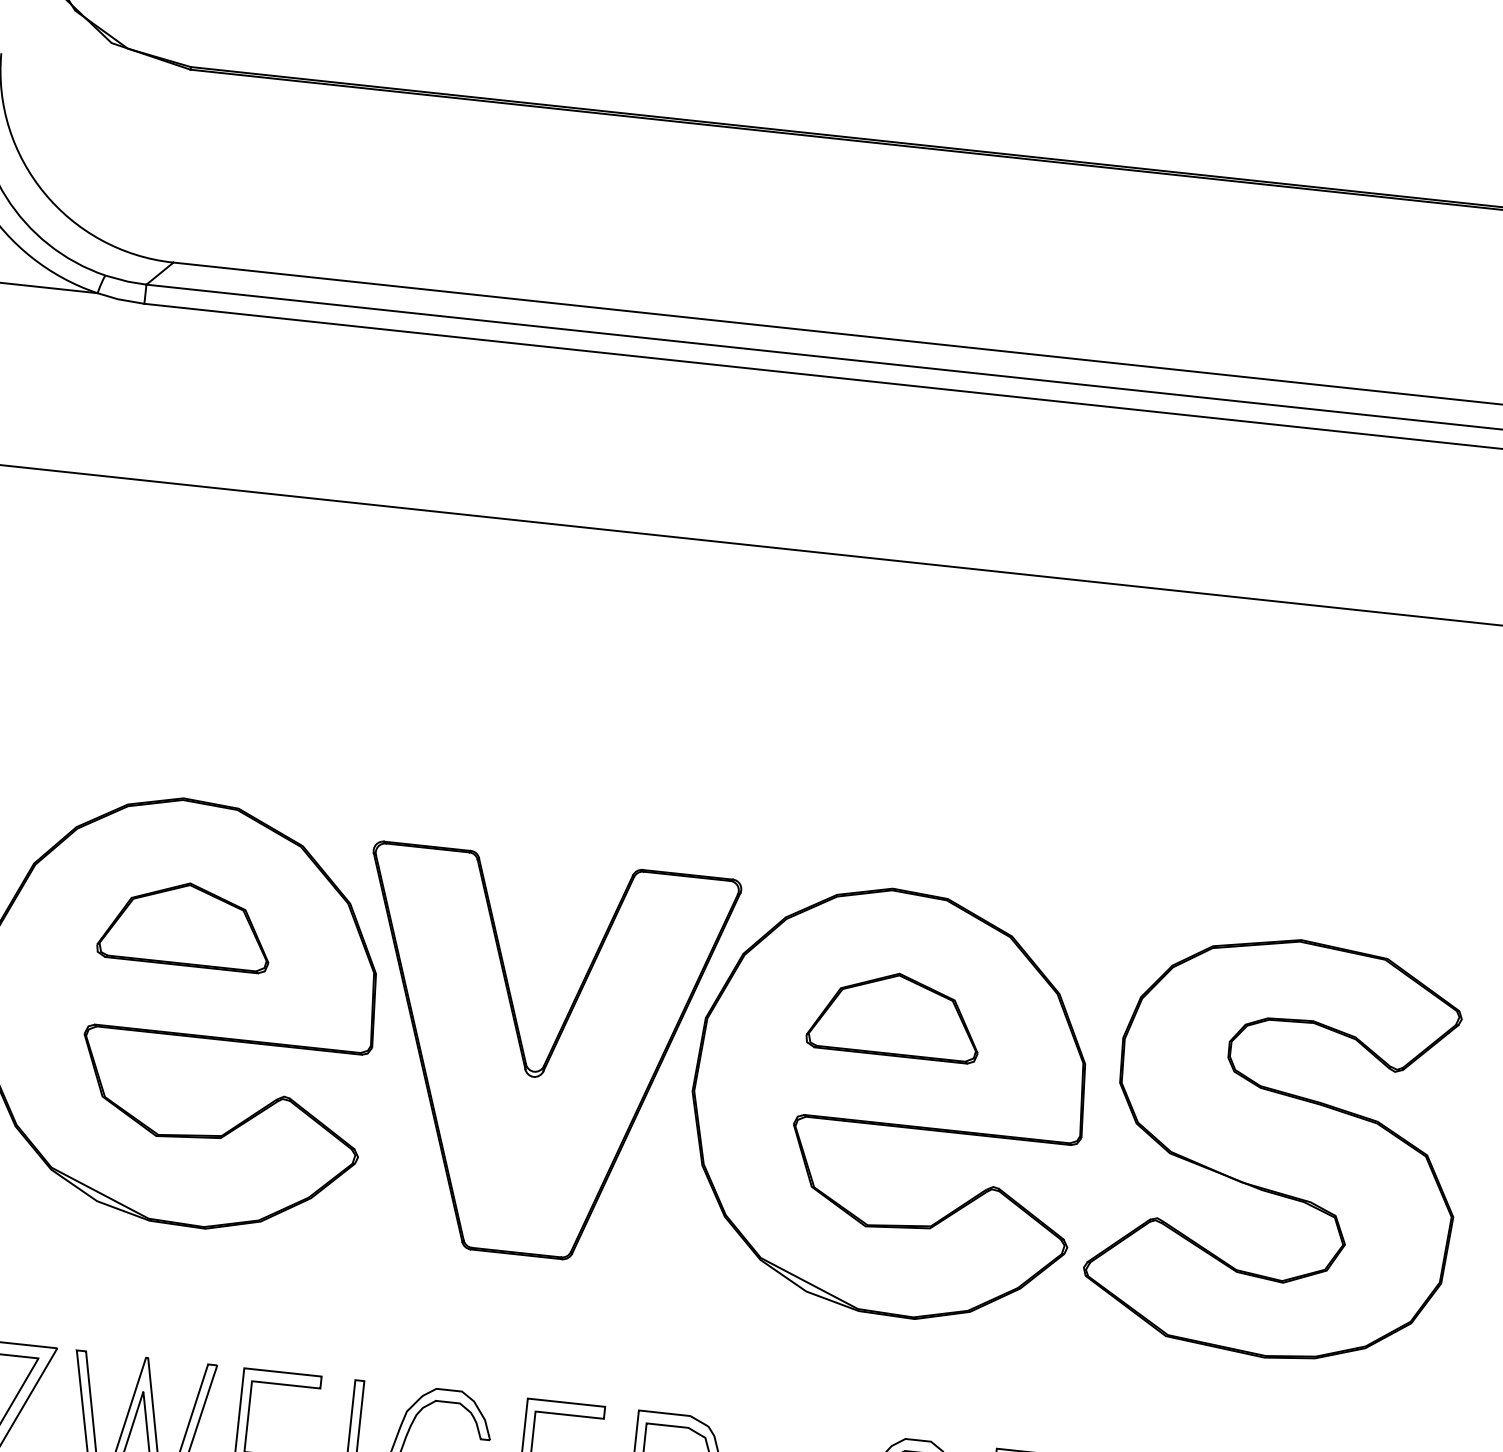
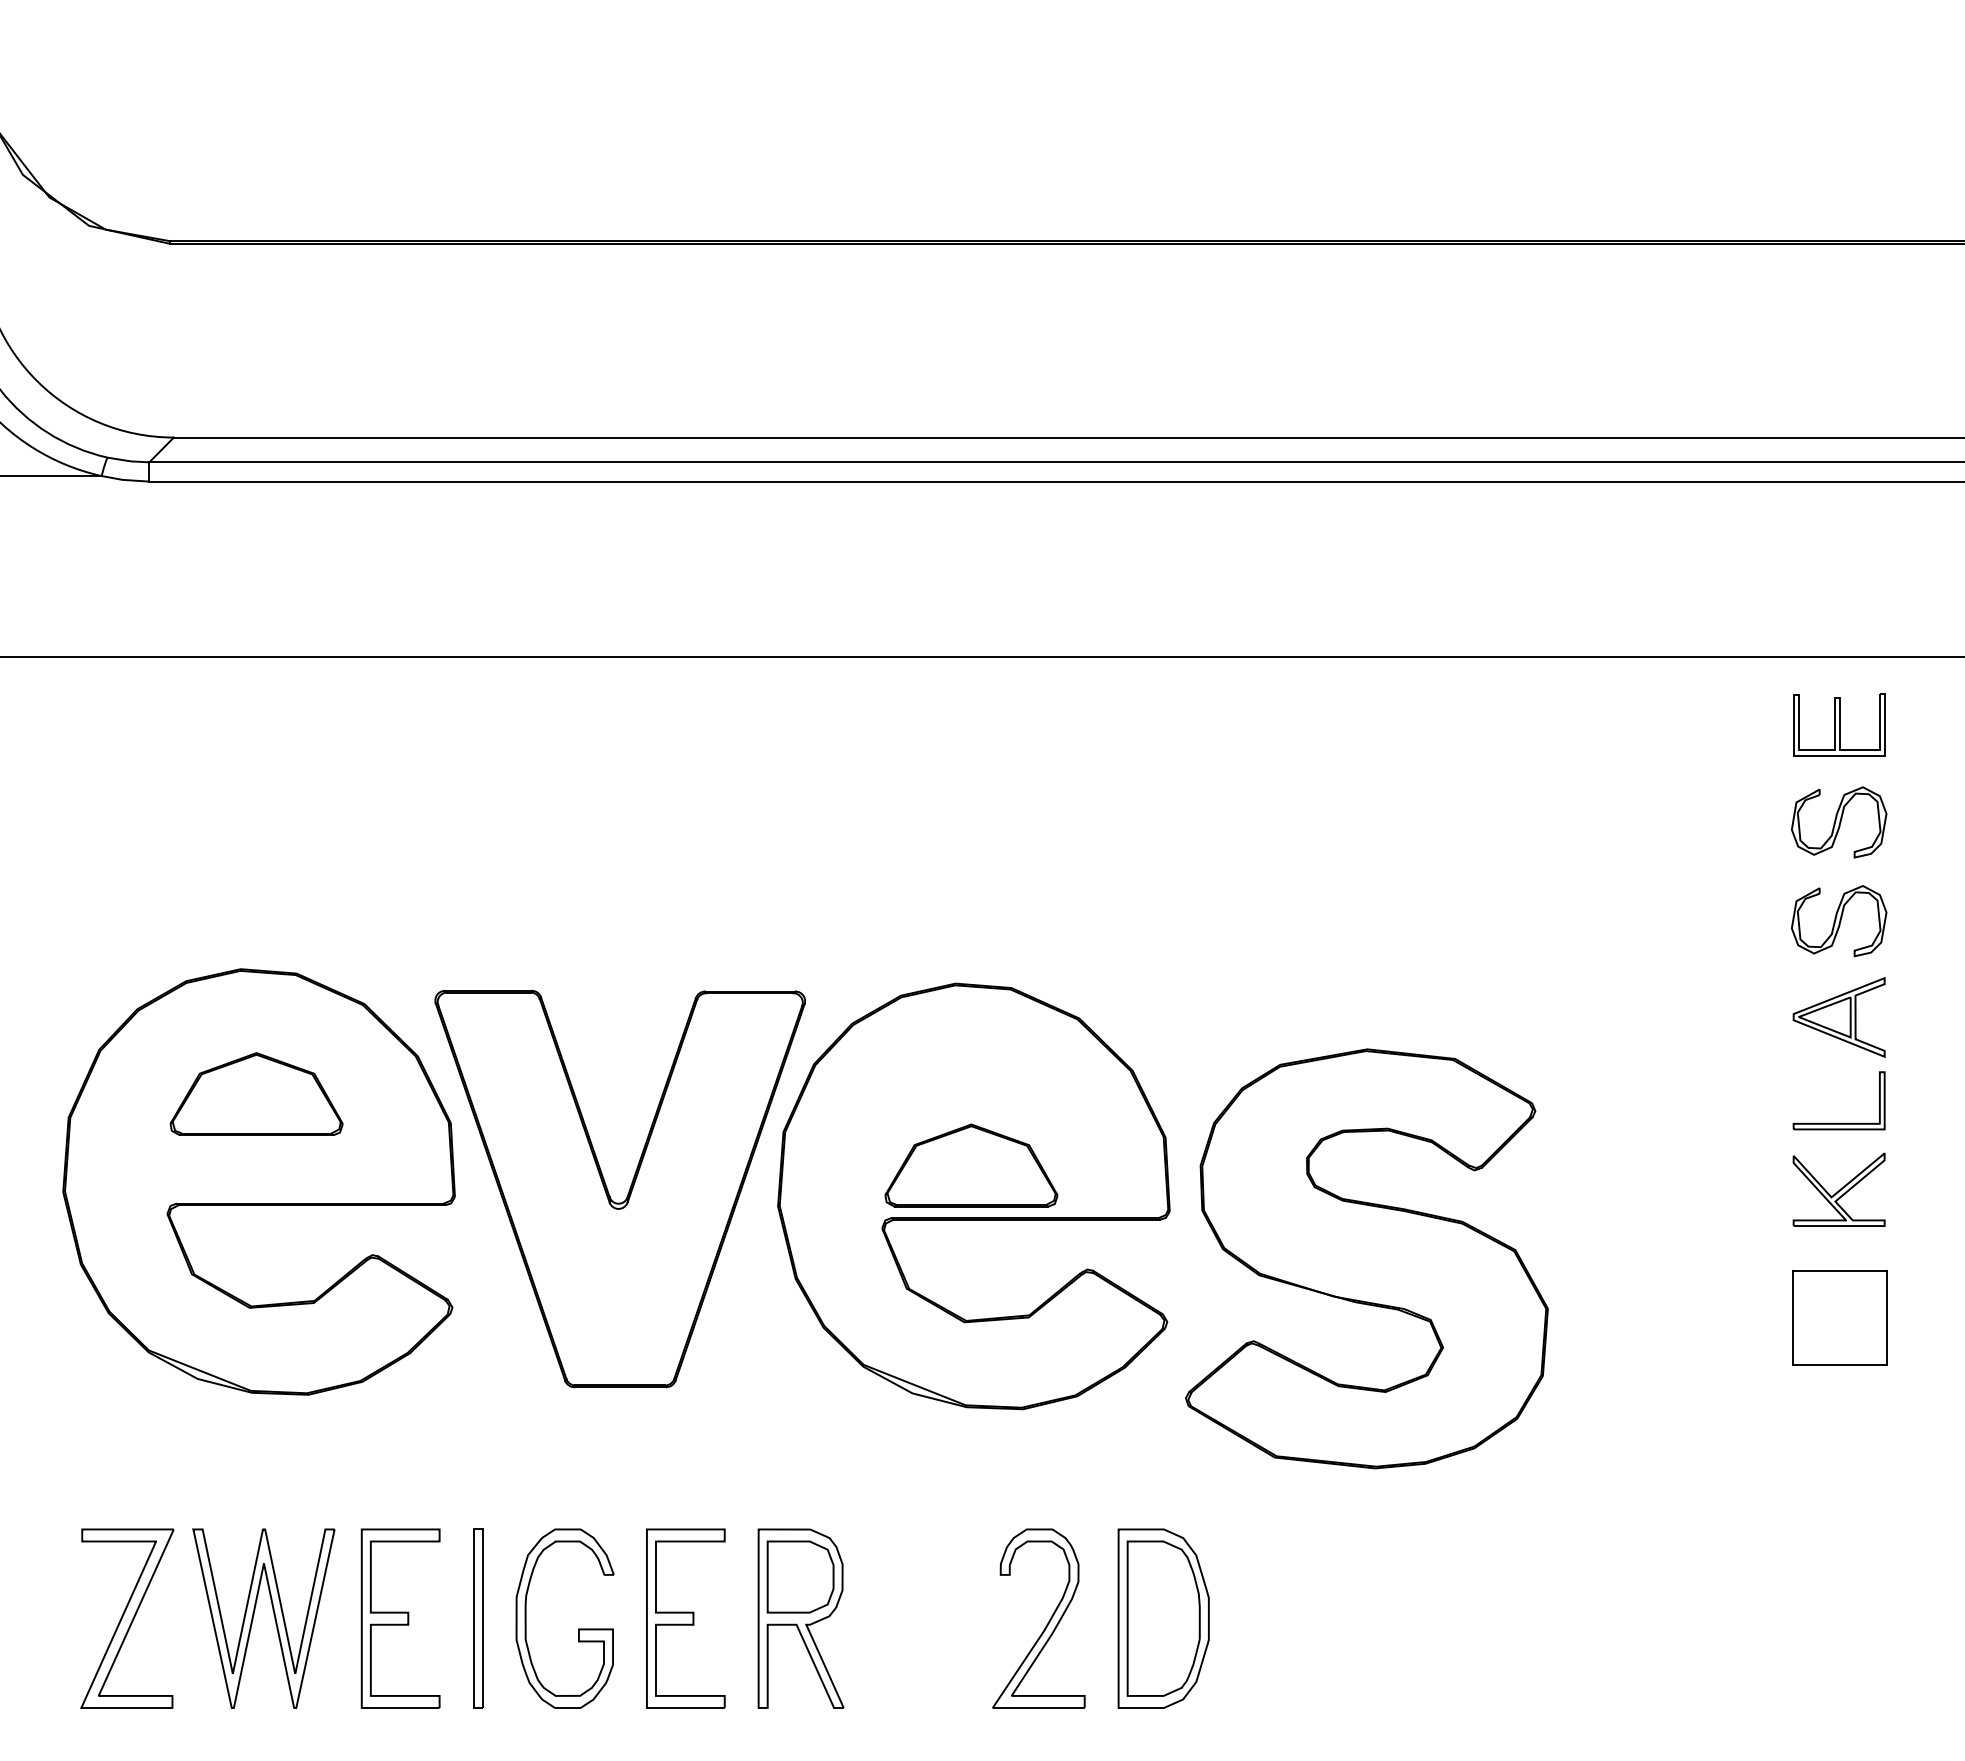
part: (895, 1014) -> (971, 1165), moved
part: (1278, 1147) -> (1366, 1258), moved

